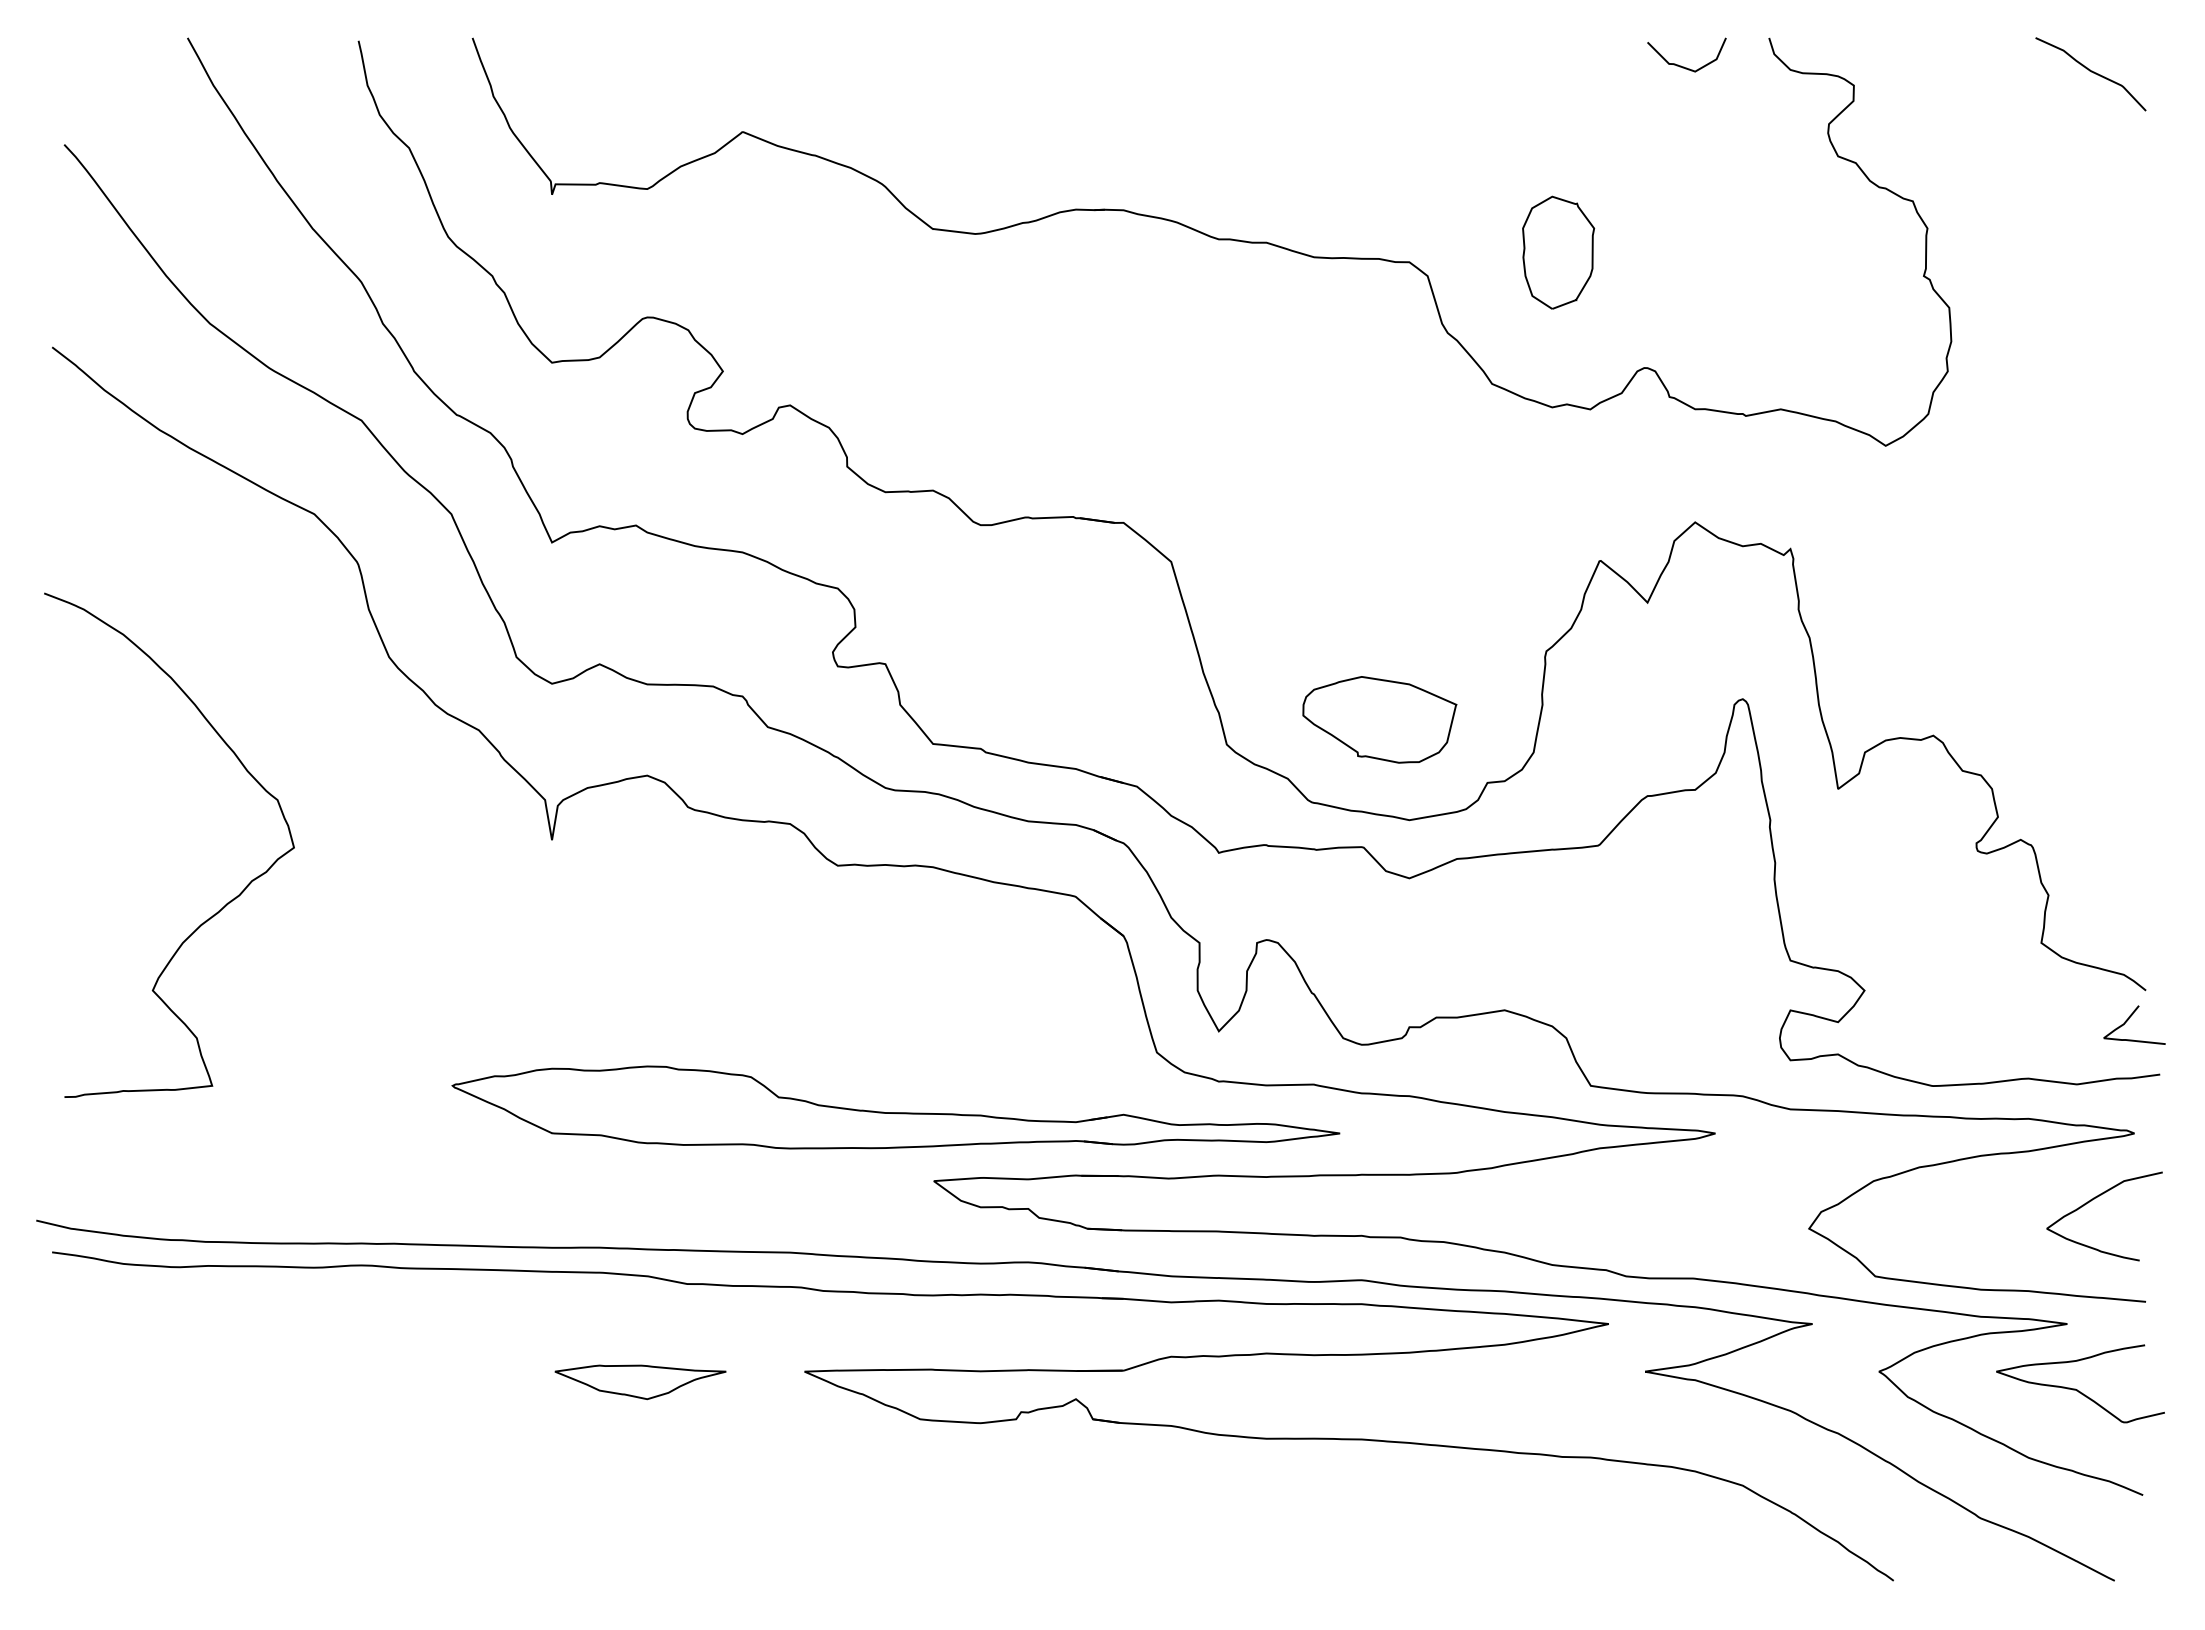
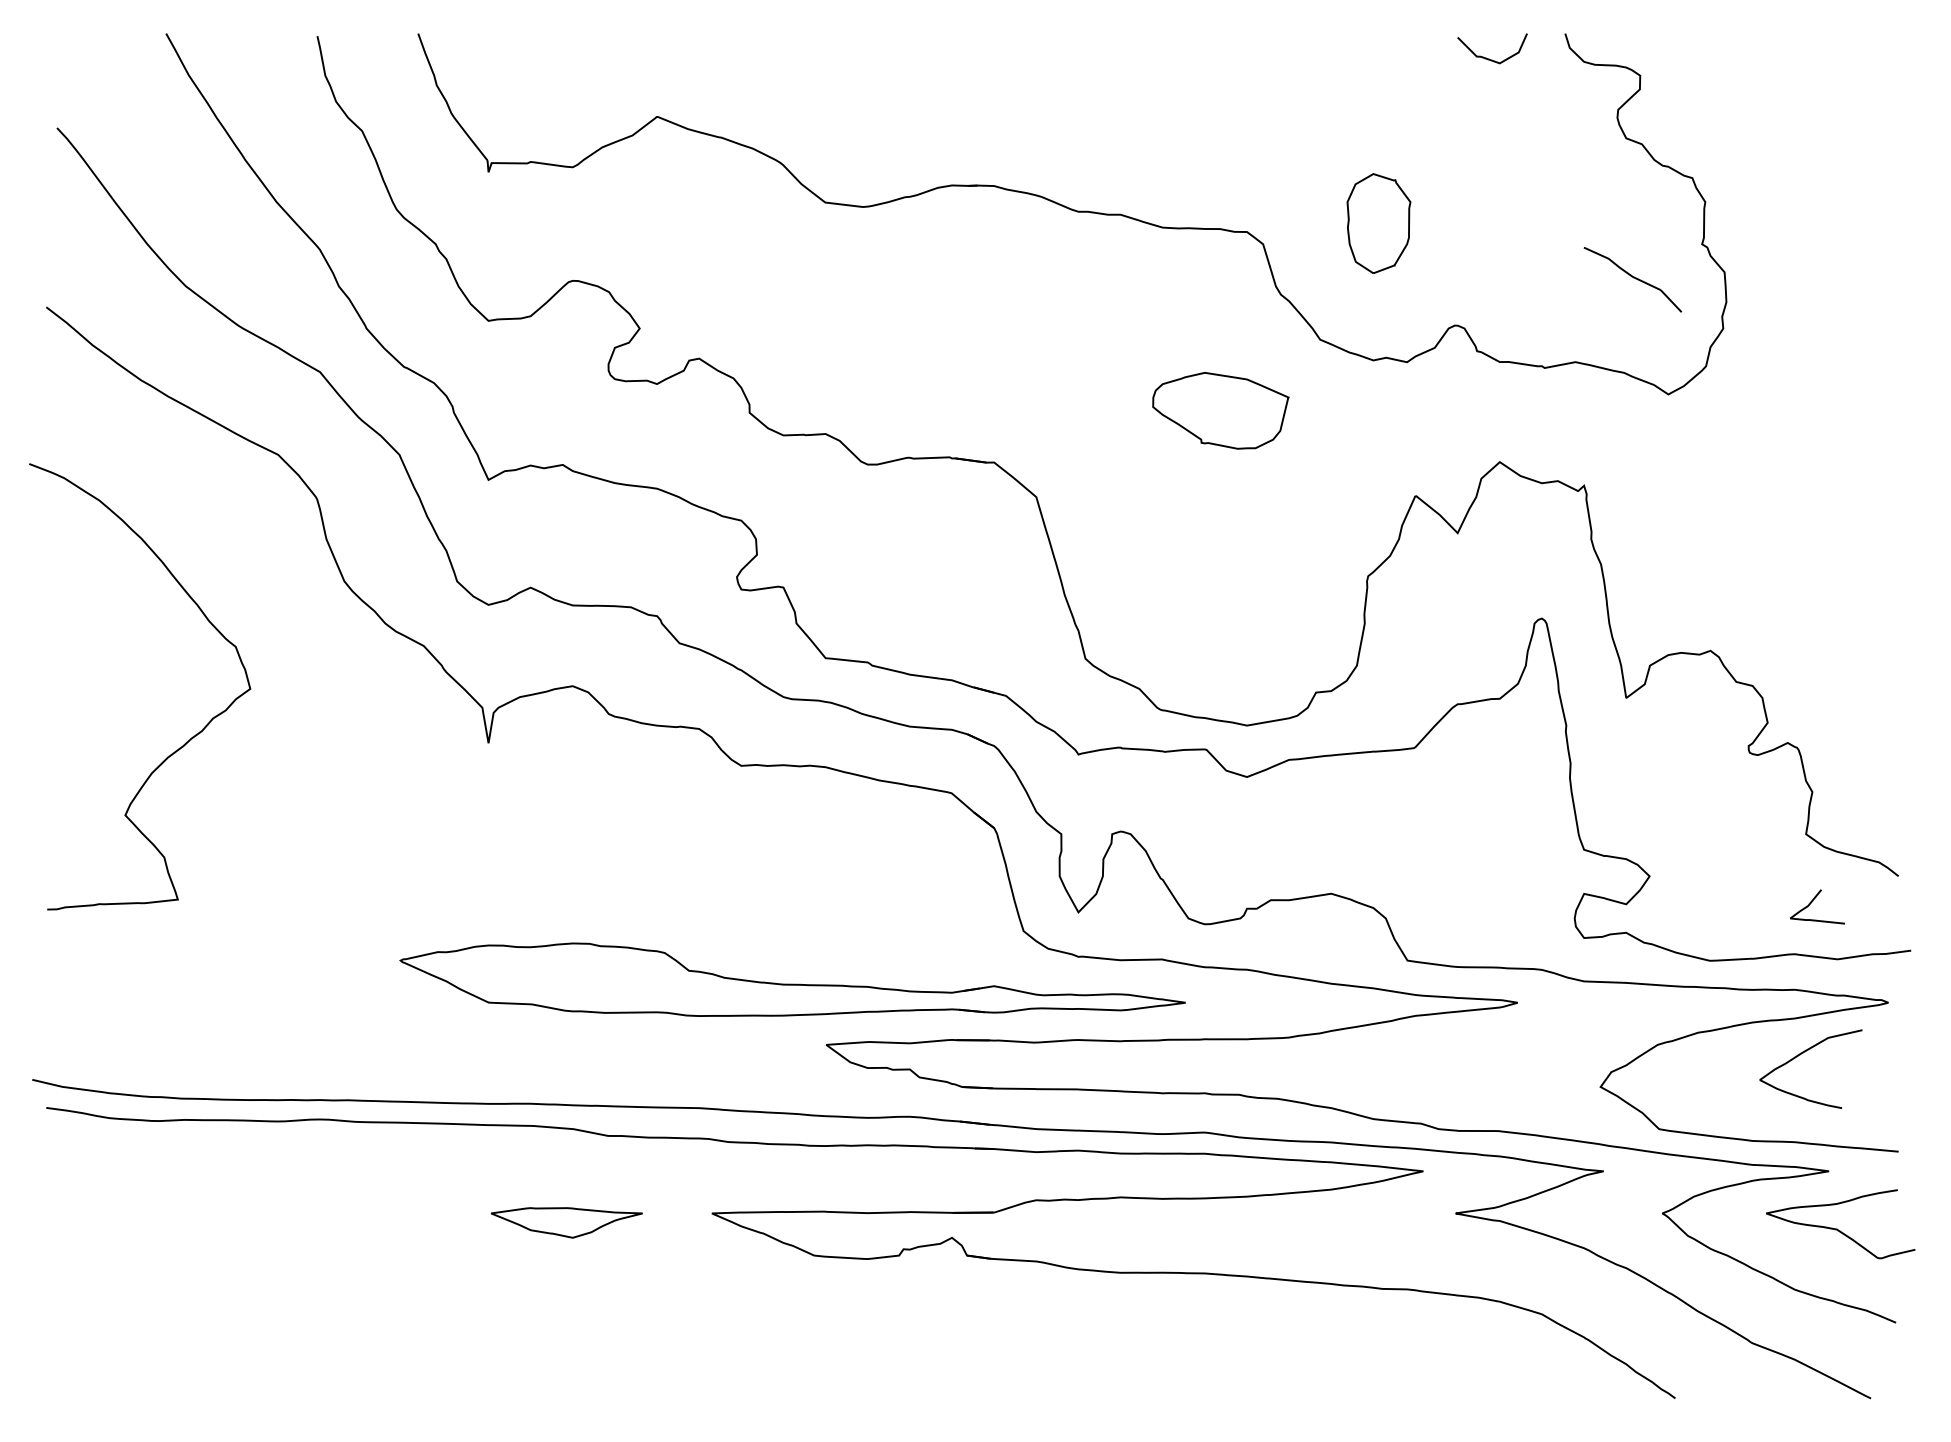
curve: (2091, 72) -> (1633, 278), moved
part: (1379, 719) -> (1220, 410), moved
curve: (221, 907) -> (186, 741), moved
curve: (2130, 1019) -> (1813, 901), moved
curve: (2092, 1201) -> (1800, 1055), moved

